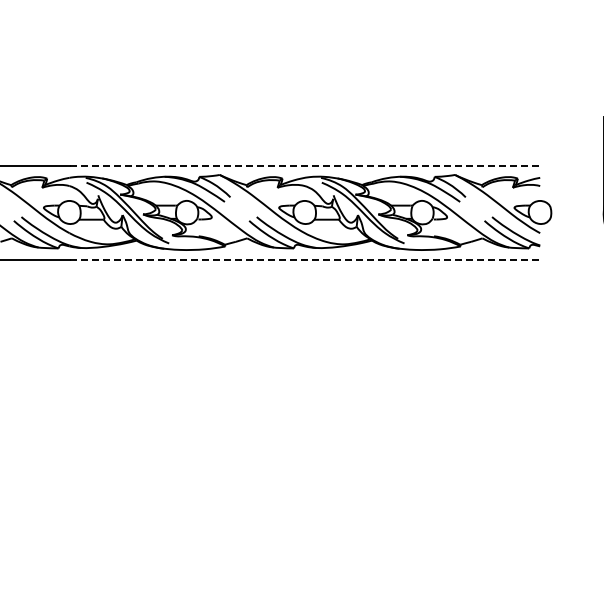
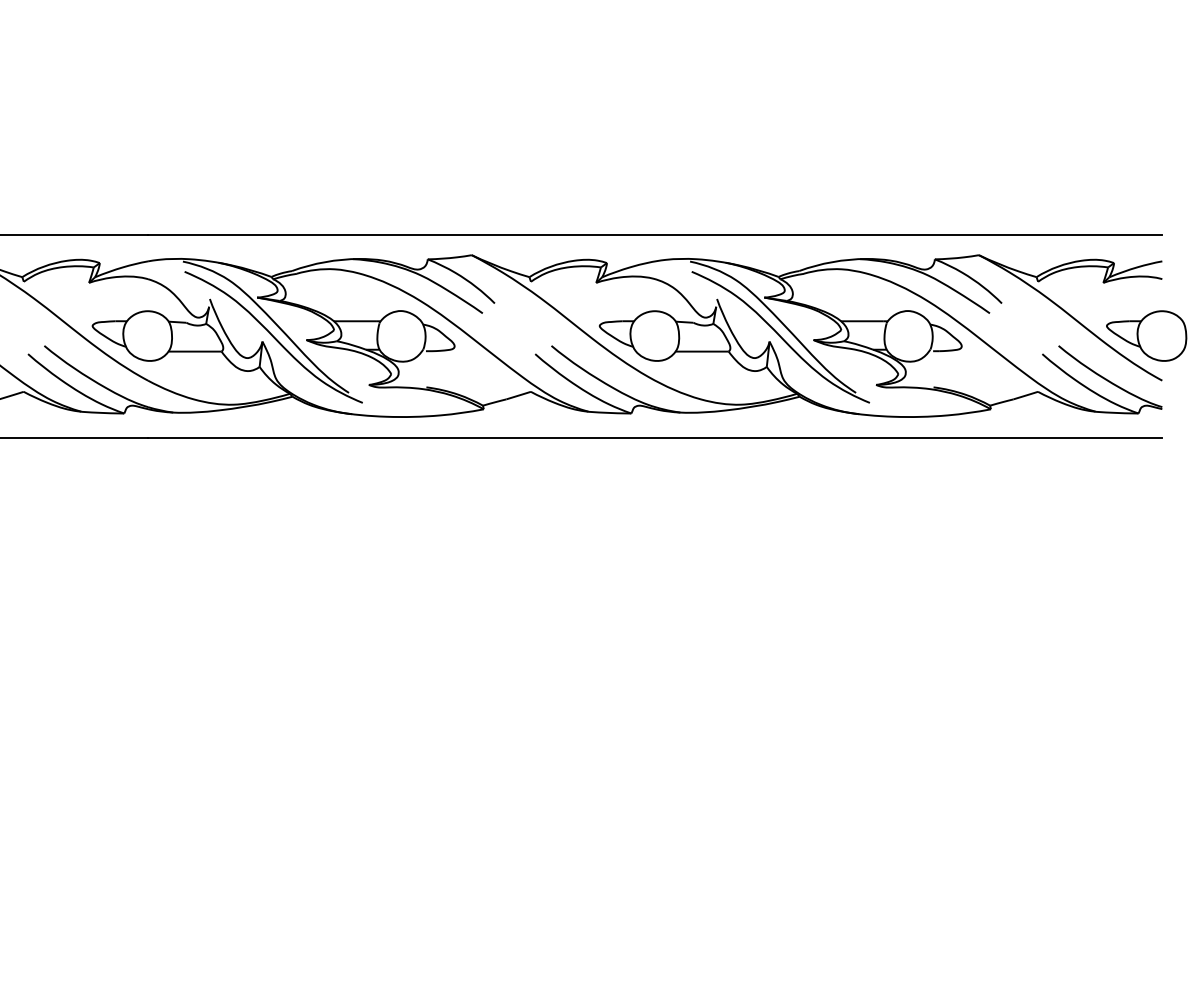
line: (305, 165) -> (656, 234), dashed -> solid
line: (305, 259) -> (656, 437), dashed -> solid

